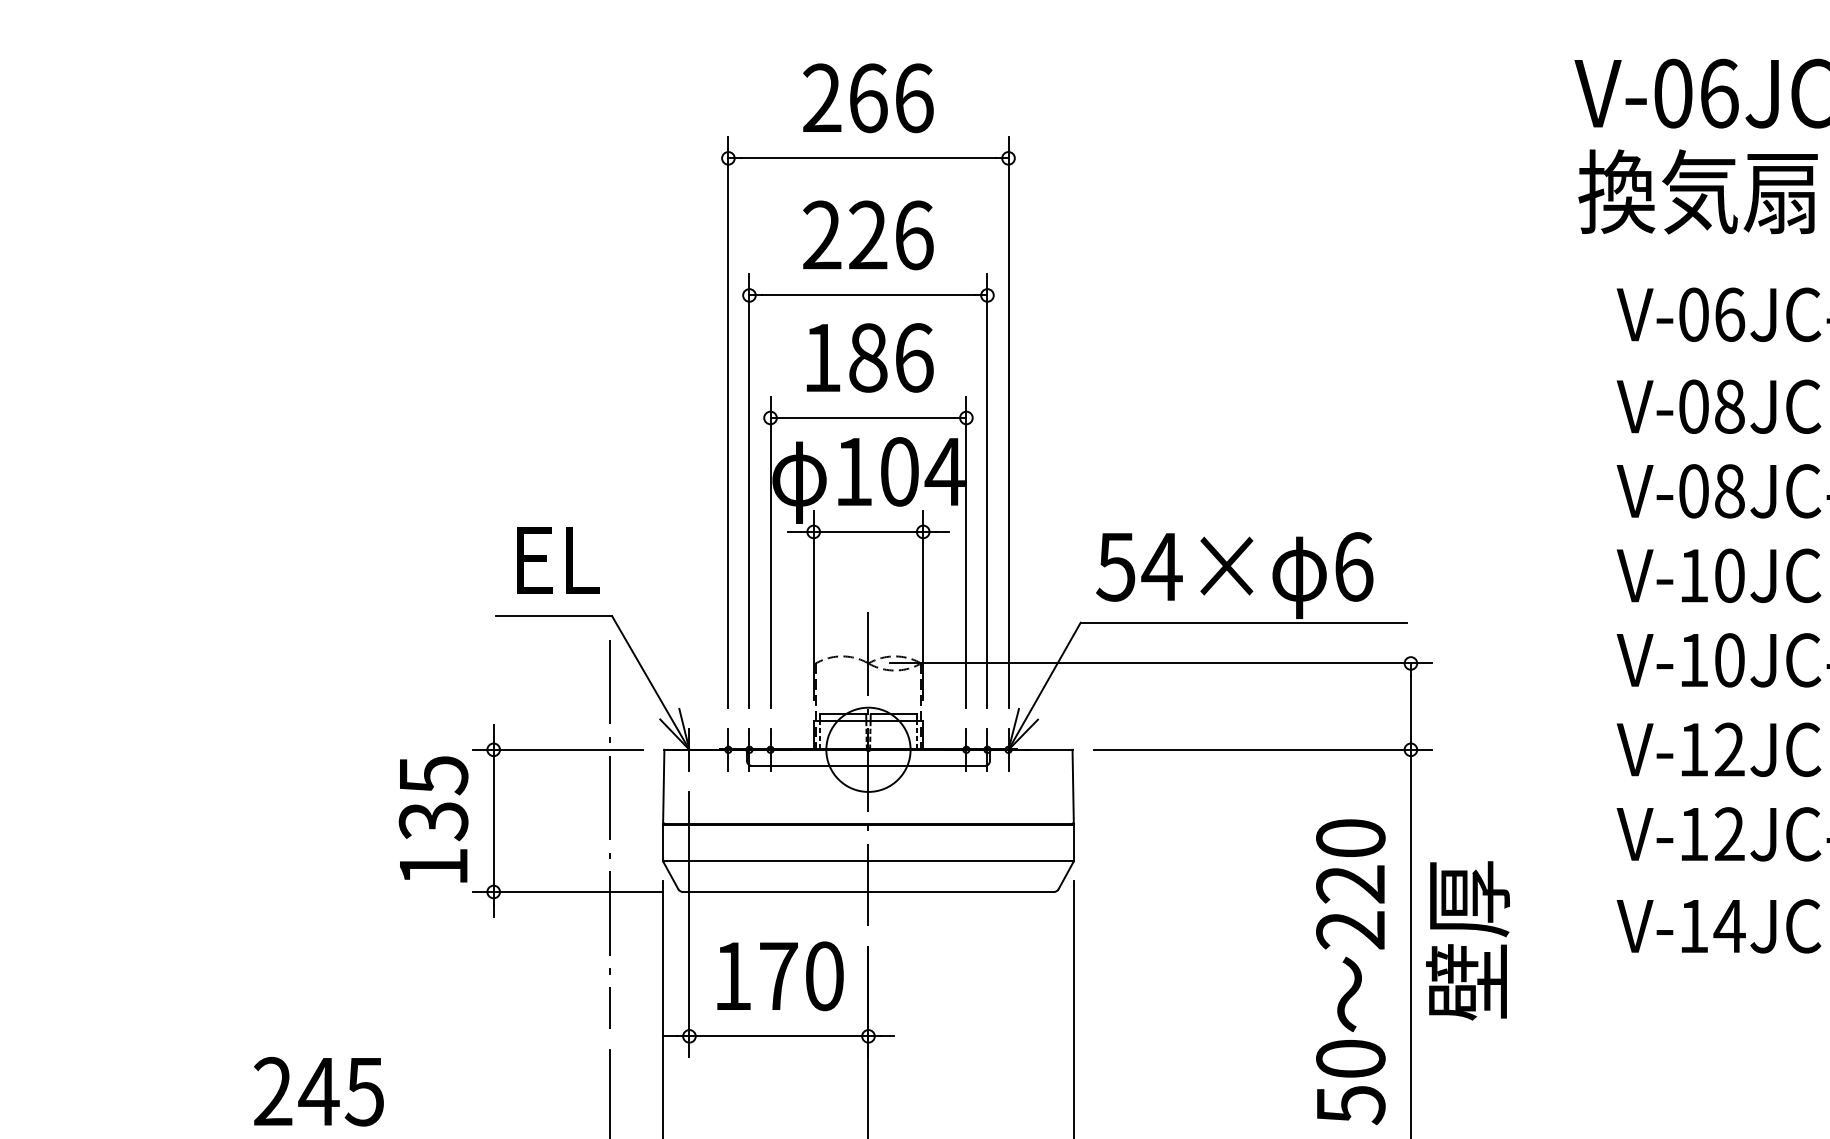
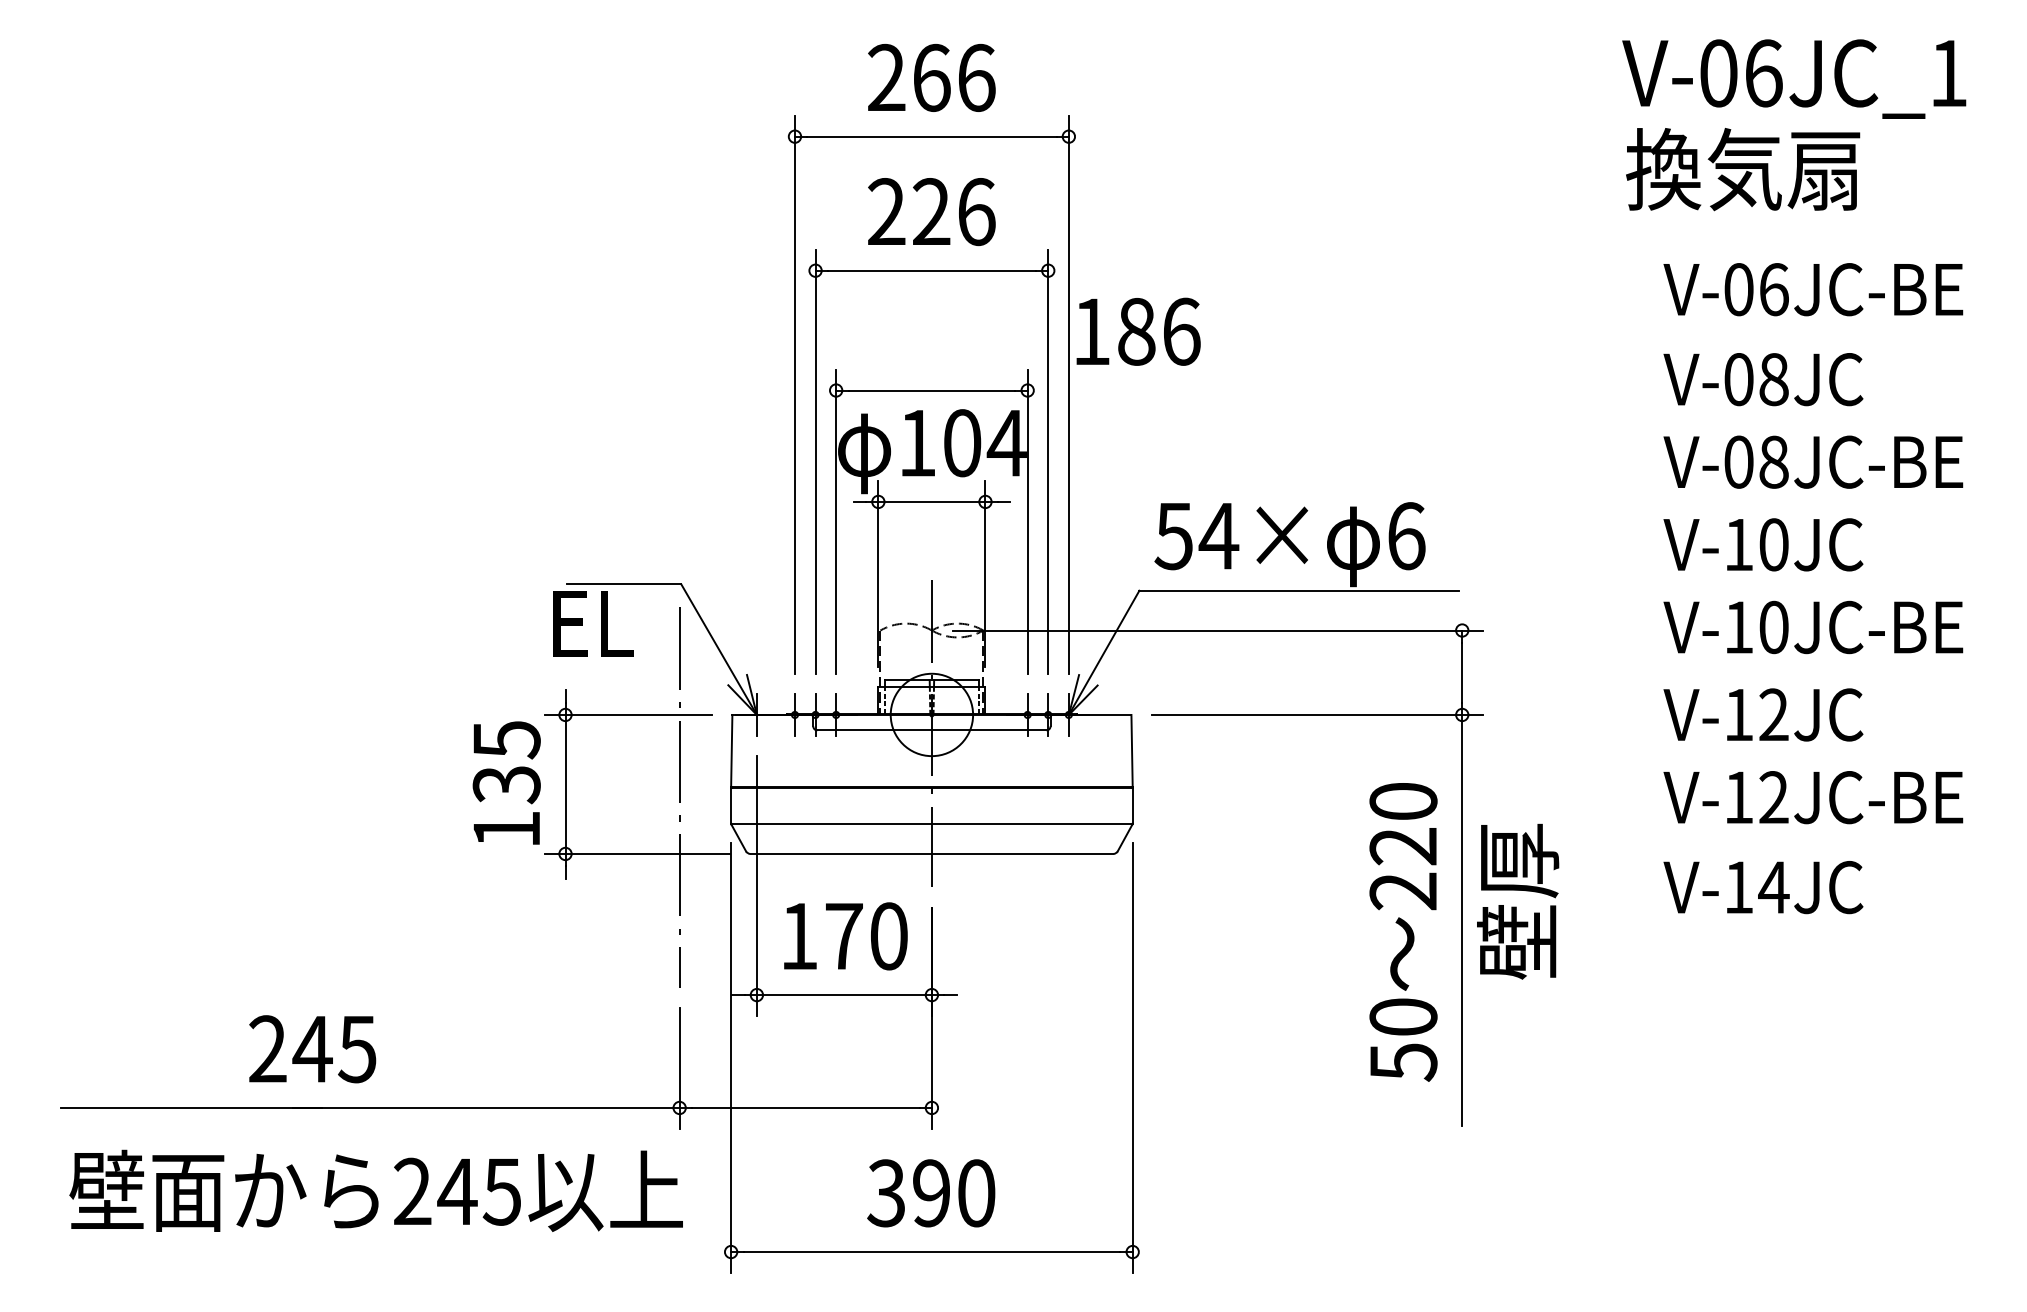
text: (870, 357) -> (1138, 331), moved
text: (558, 560) -> (593, 623), moved
text: (318, 1091) -> (312, 1049), moved

